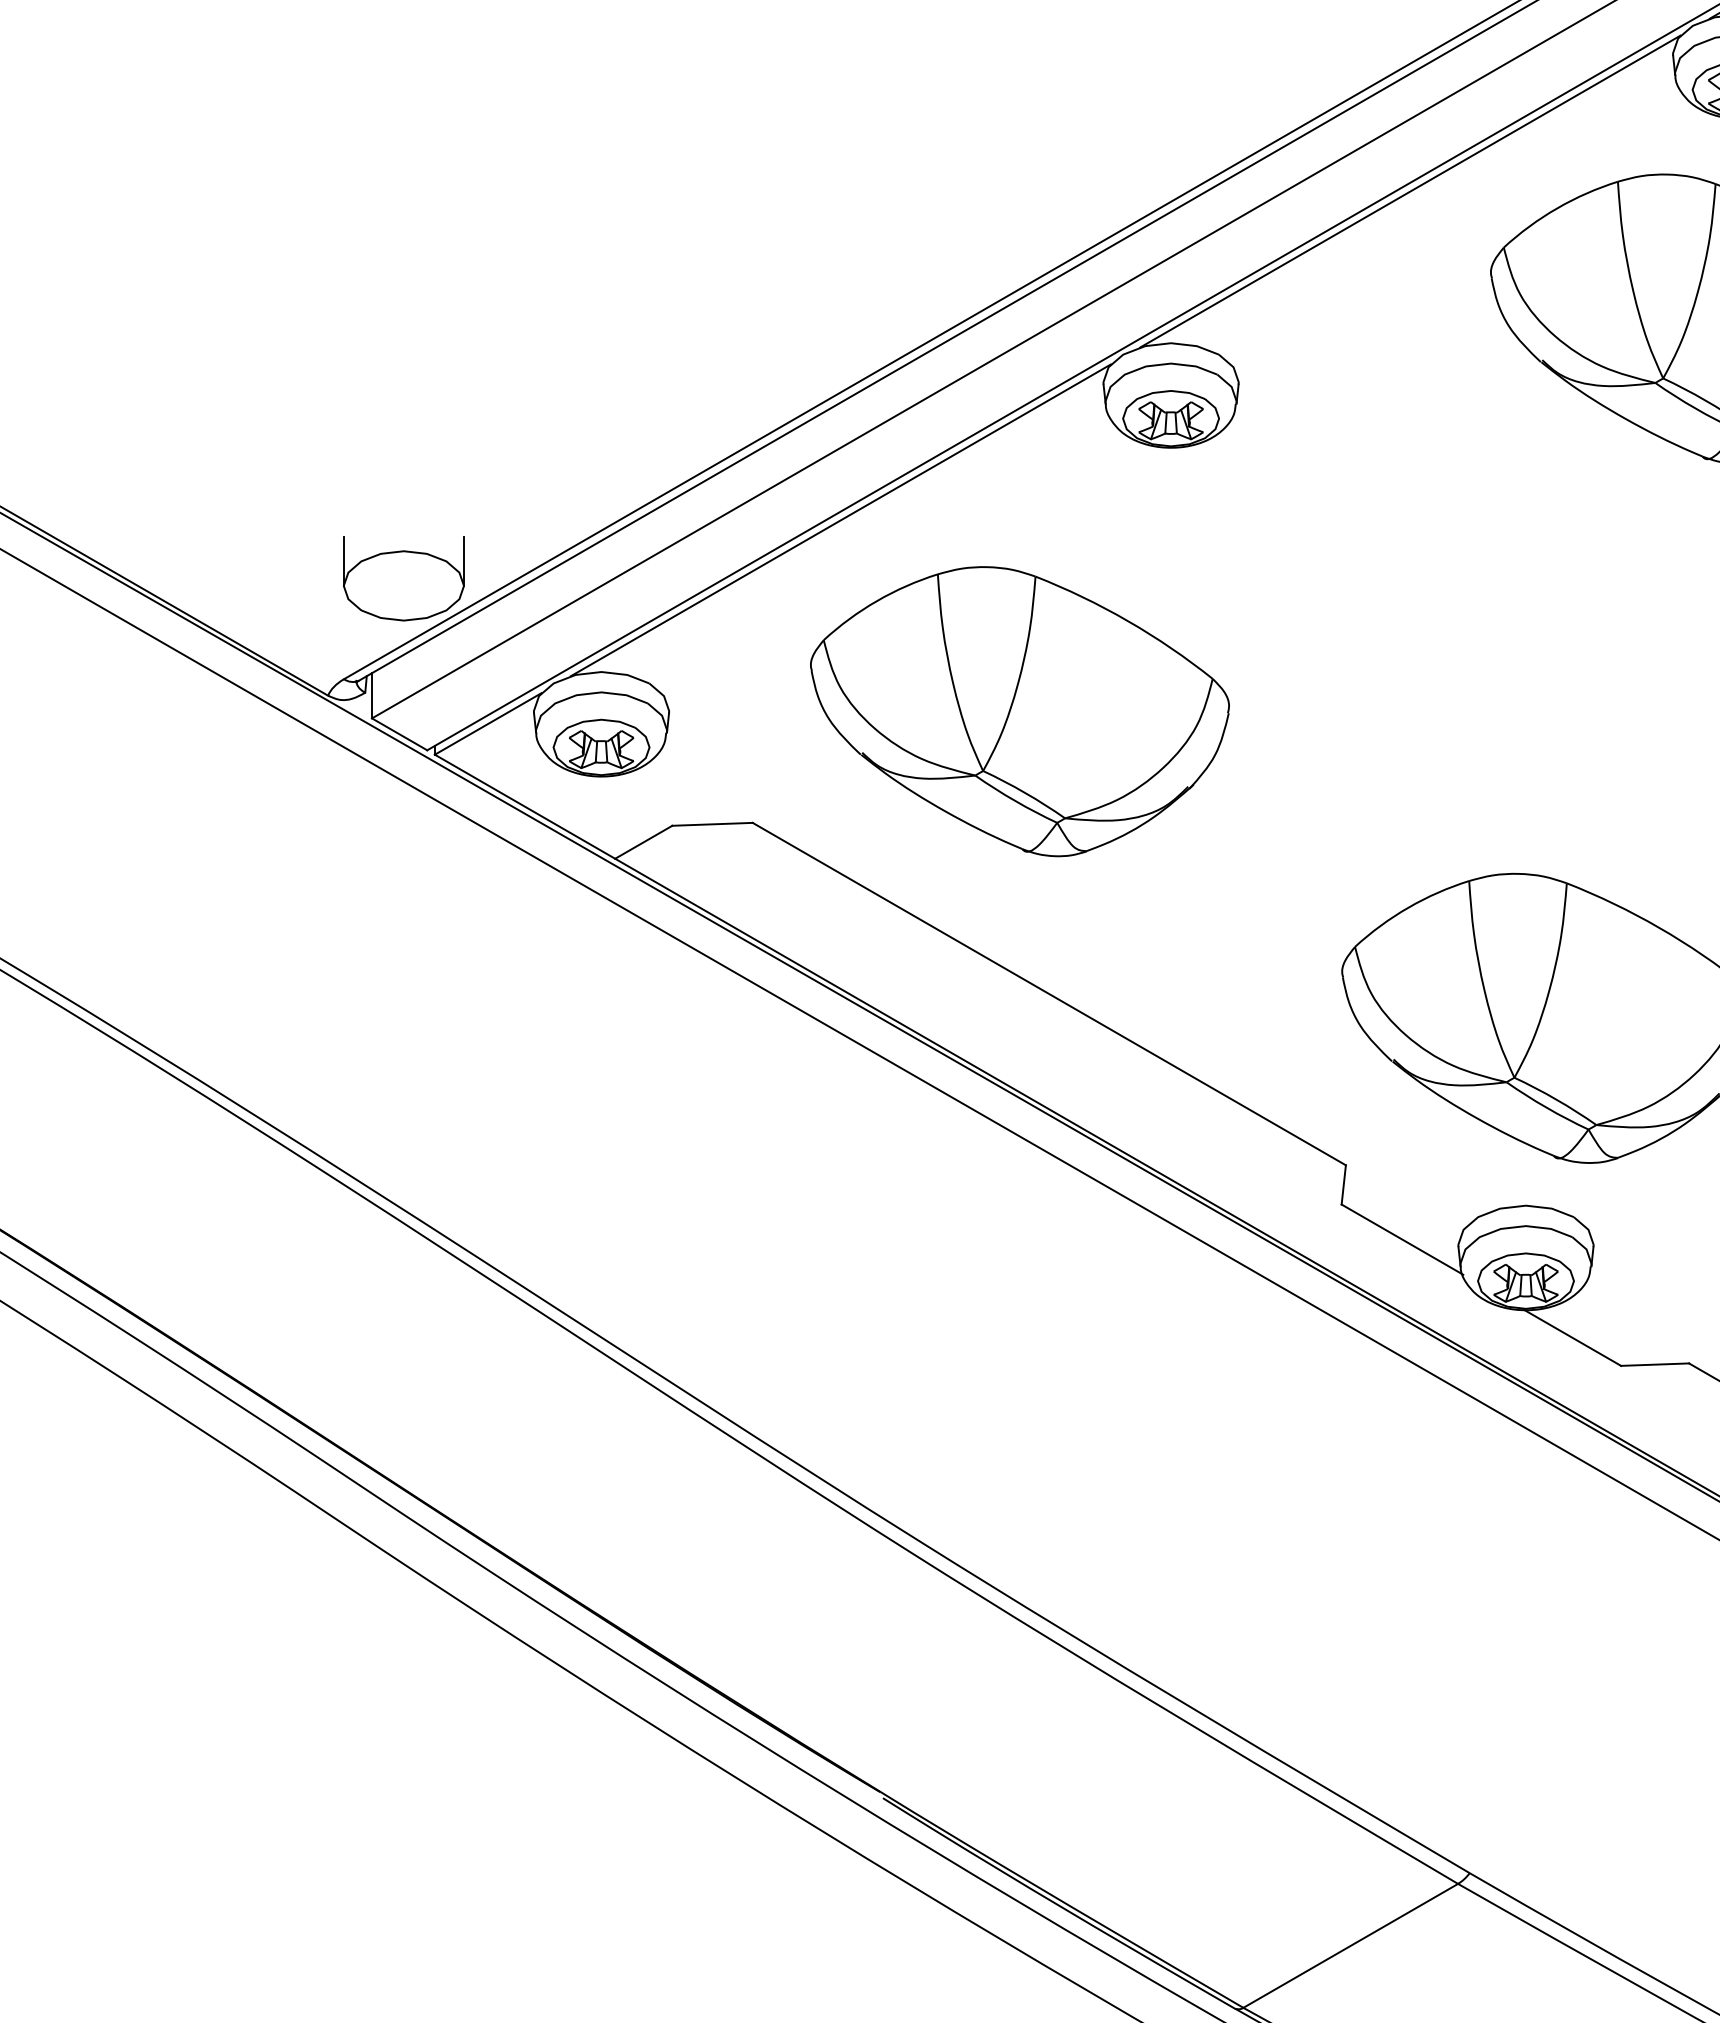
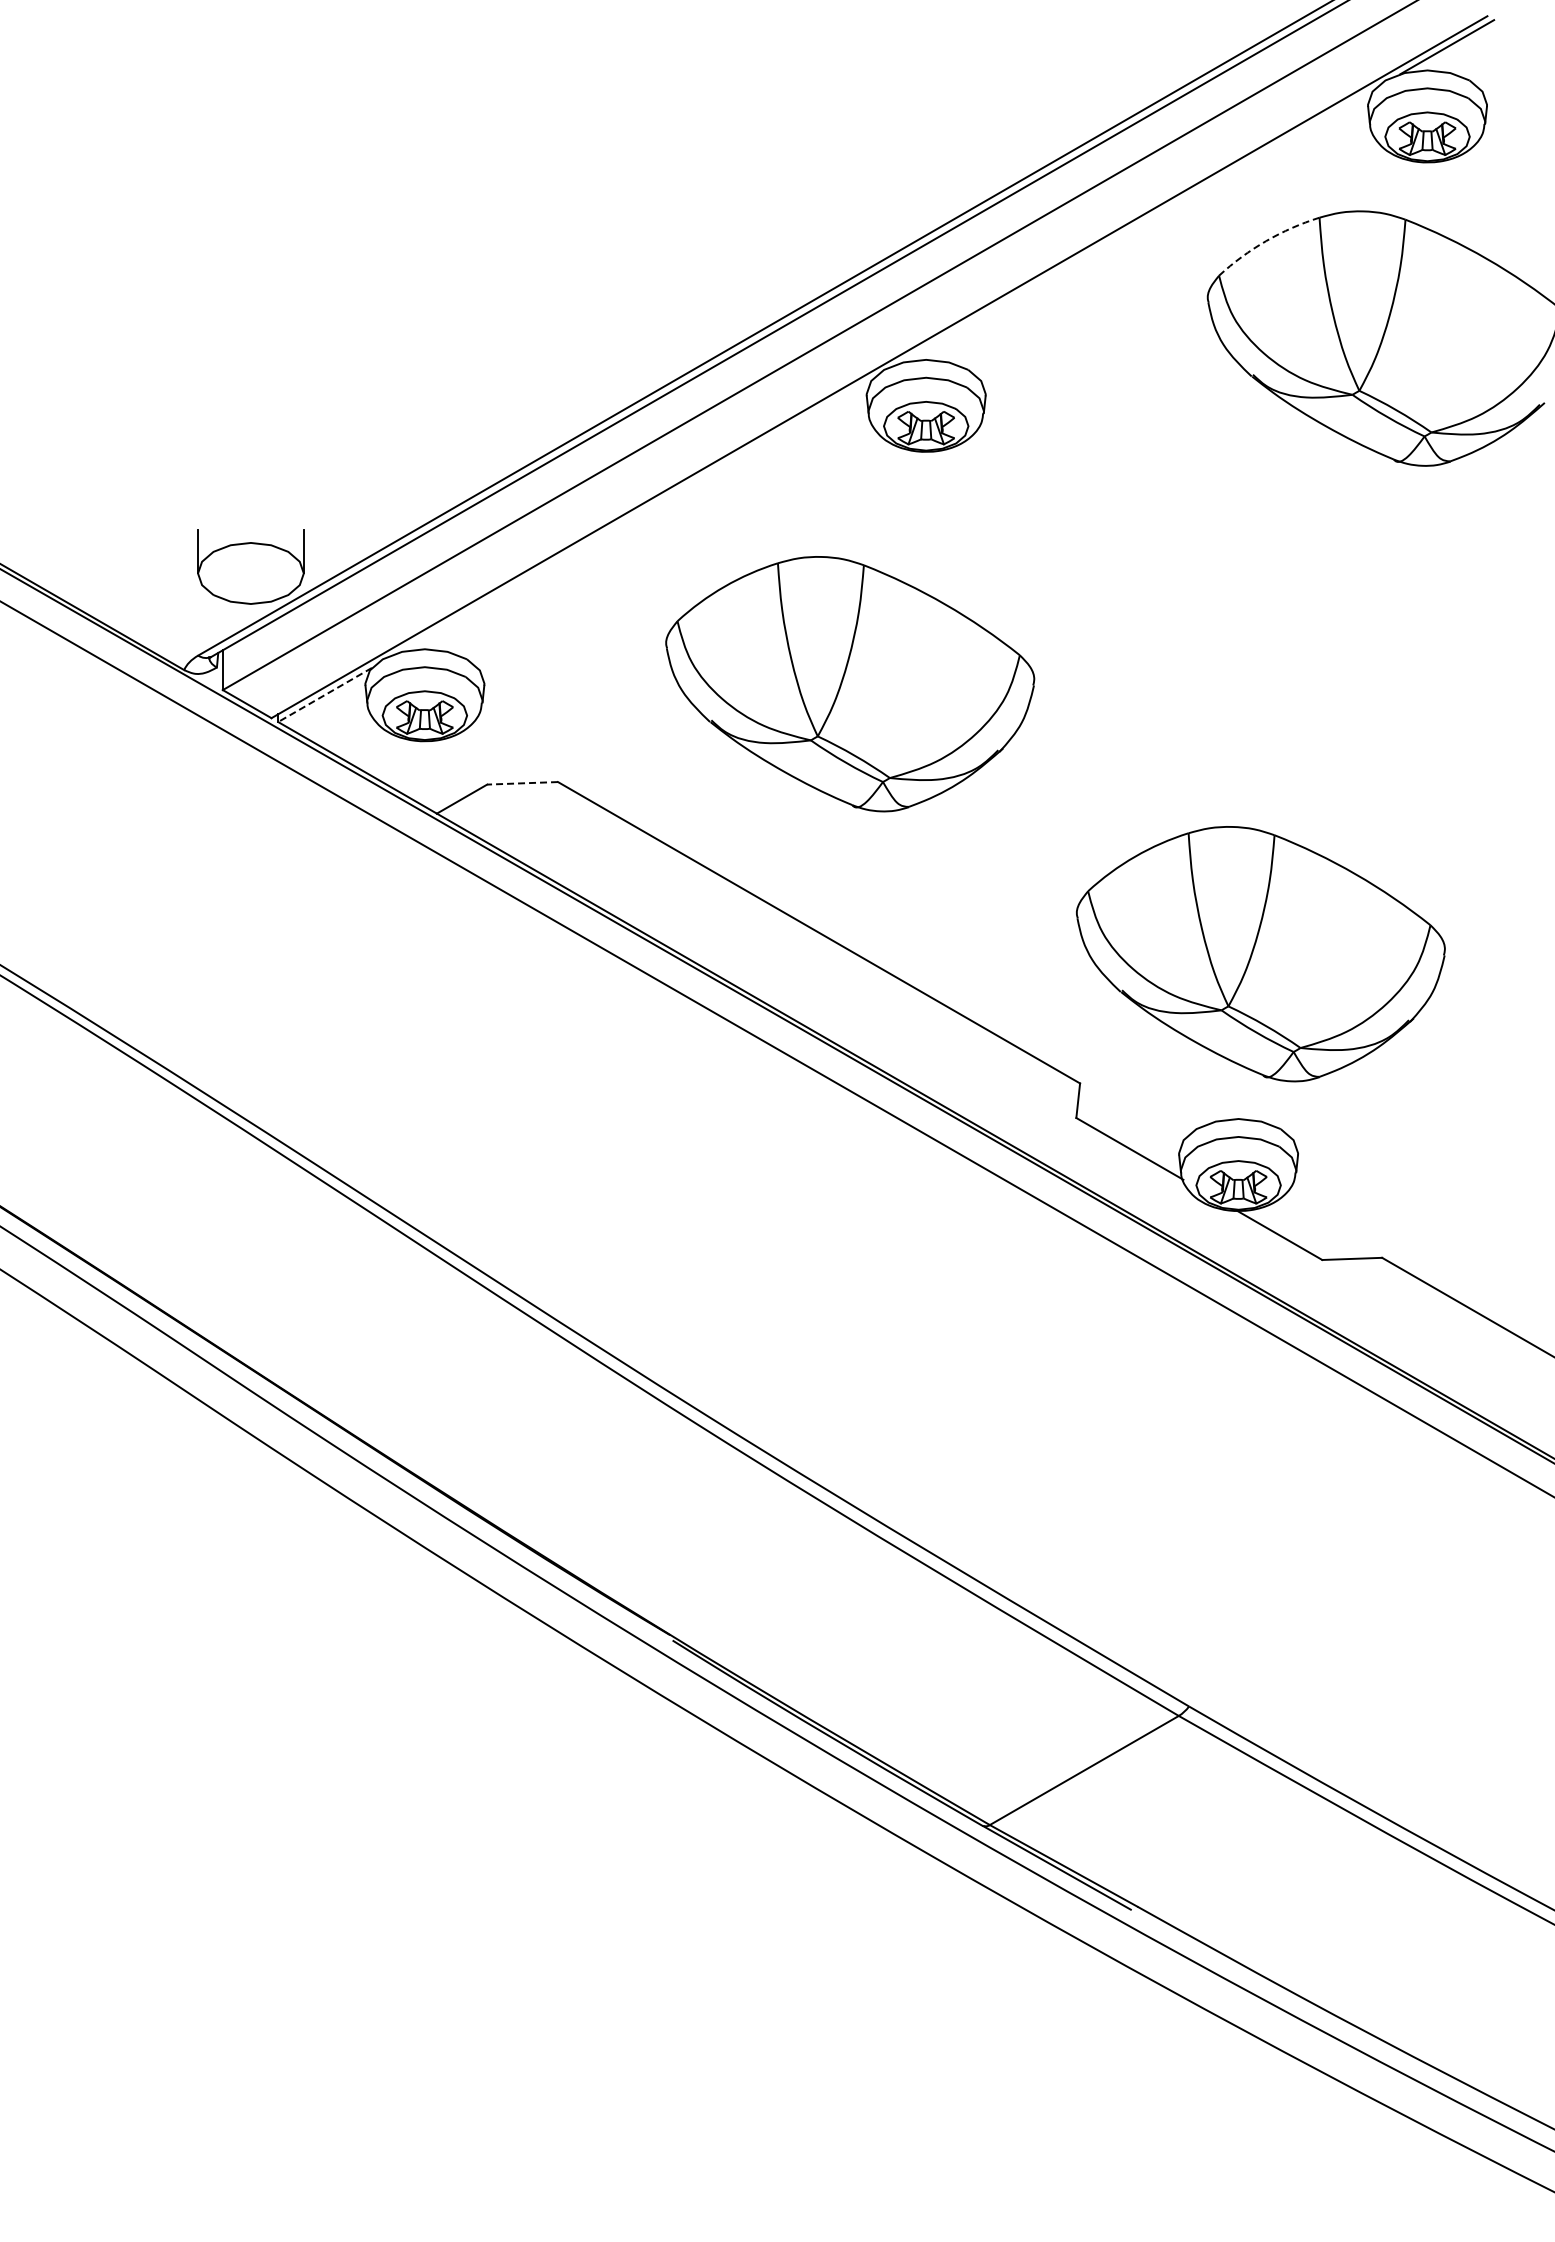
line: (1409, 191) -> (1136, 226), removed
arc: (1557, 208) -> (1266, 241), solid -> dashed
line: (840, 520) -> (635, 515), removed
part: (1020, 712) -> (850, 684), moved
line: (487, 724) -> (324, 695), solid -> dashed
line: (712, 824) -> (522, 783), solid -> dashed

